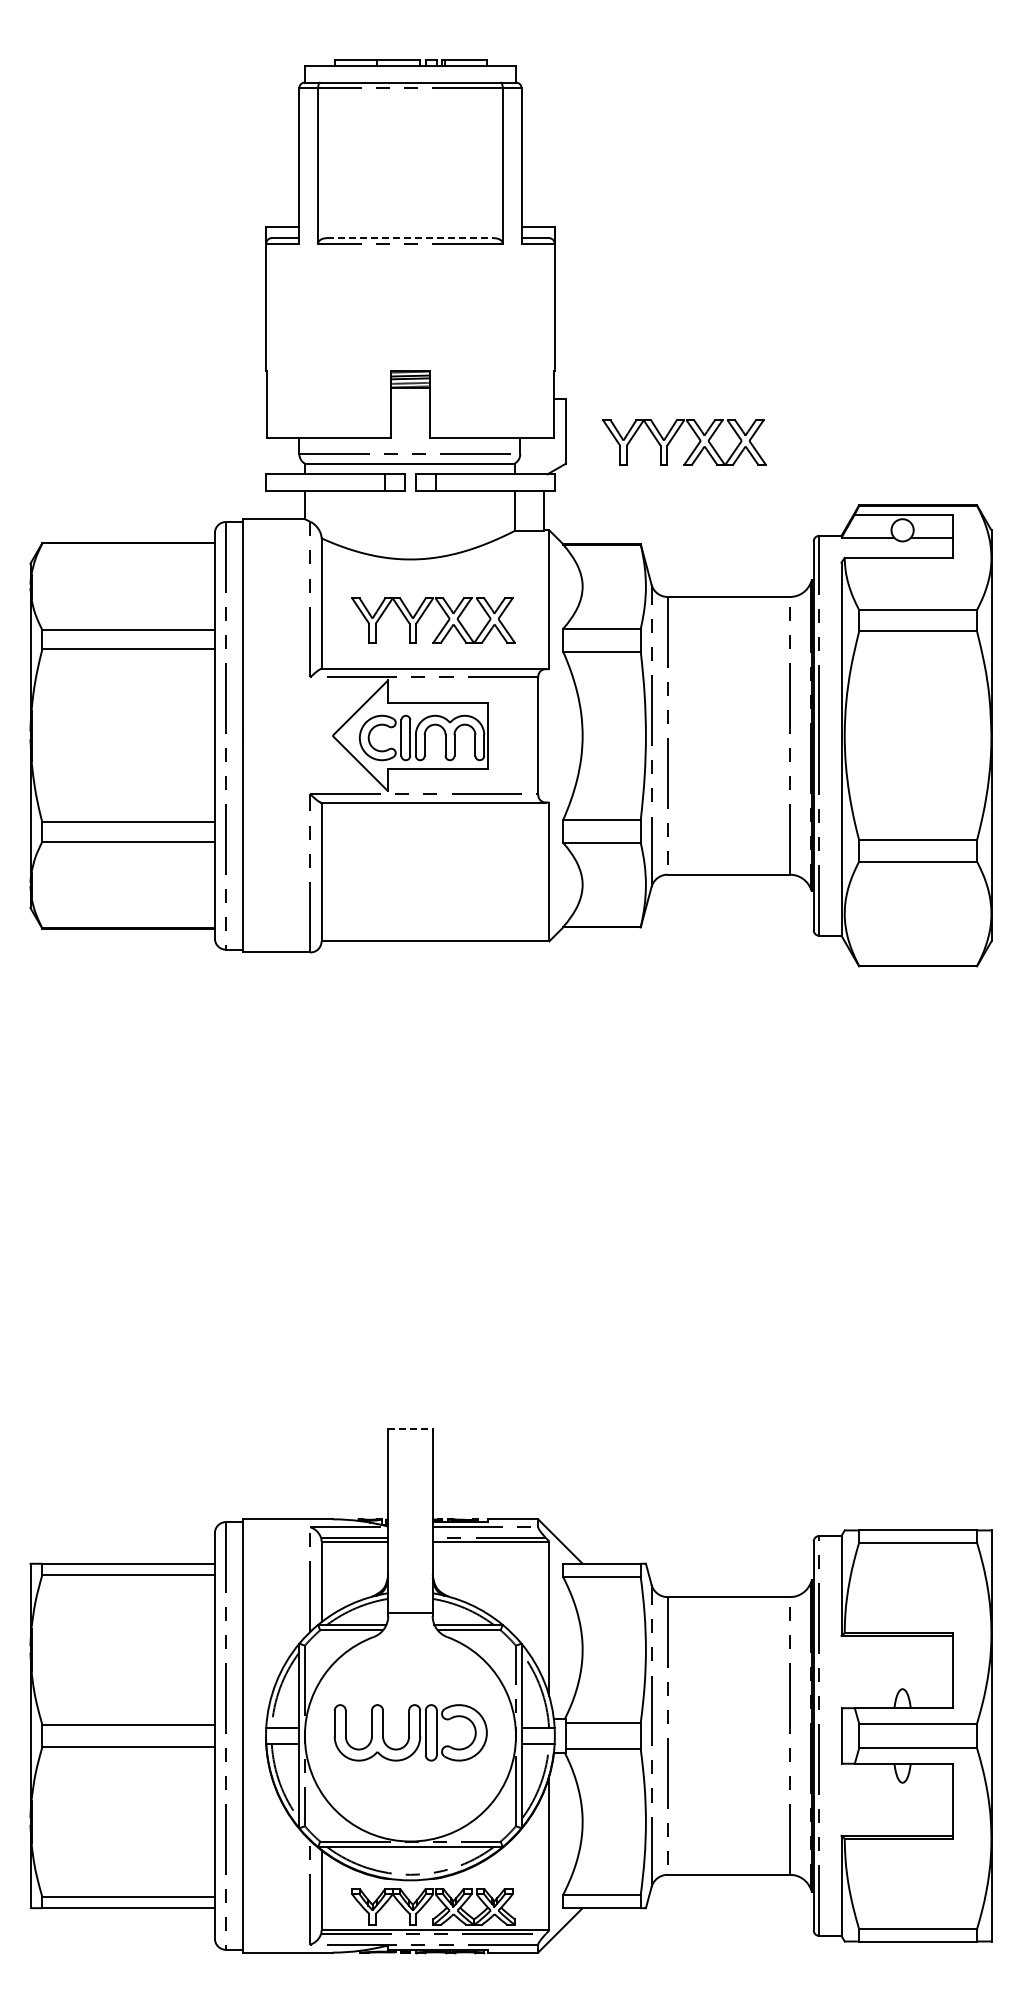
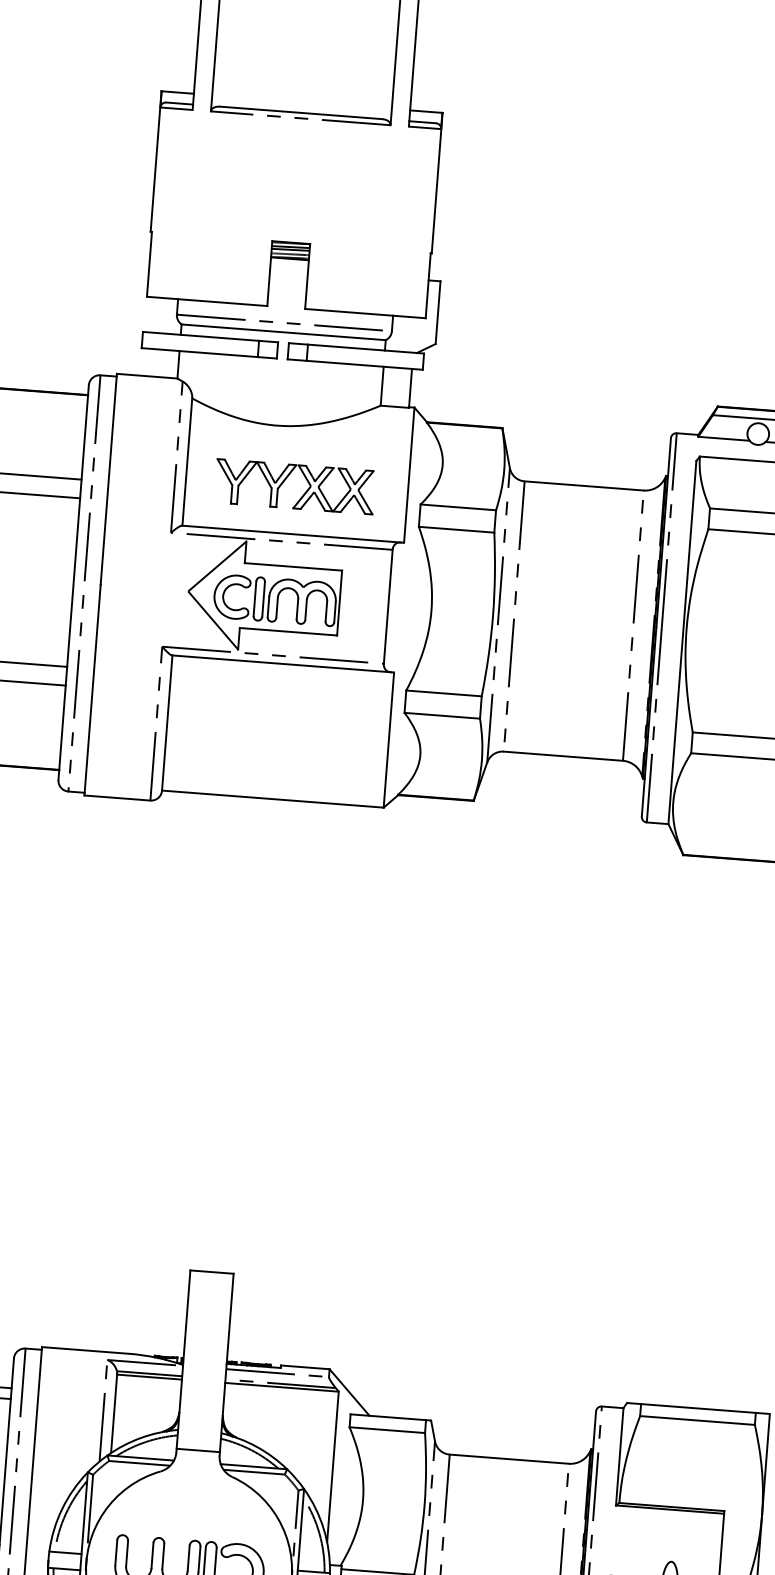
line: (410, 238) -> (301, 113), dashed -> solid
part: (675, 435) -> (544, 324), removed
line: (410, 1429) -> (212, 1272), dashed -> solid

